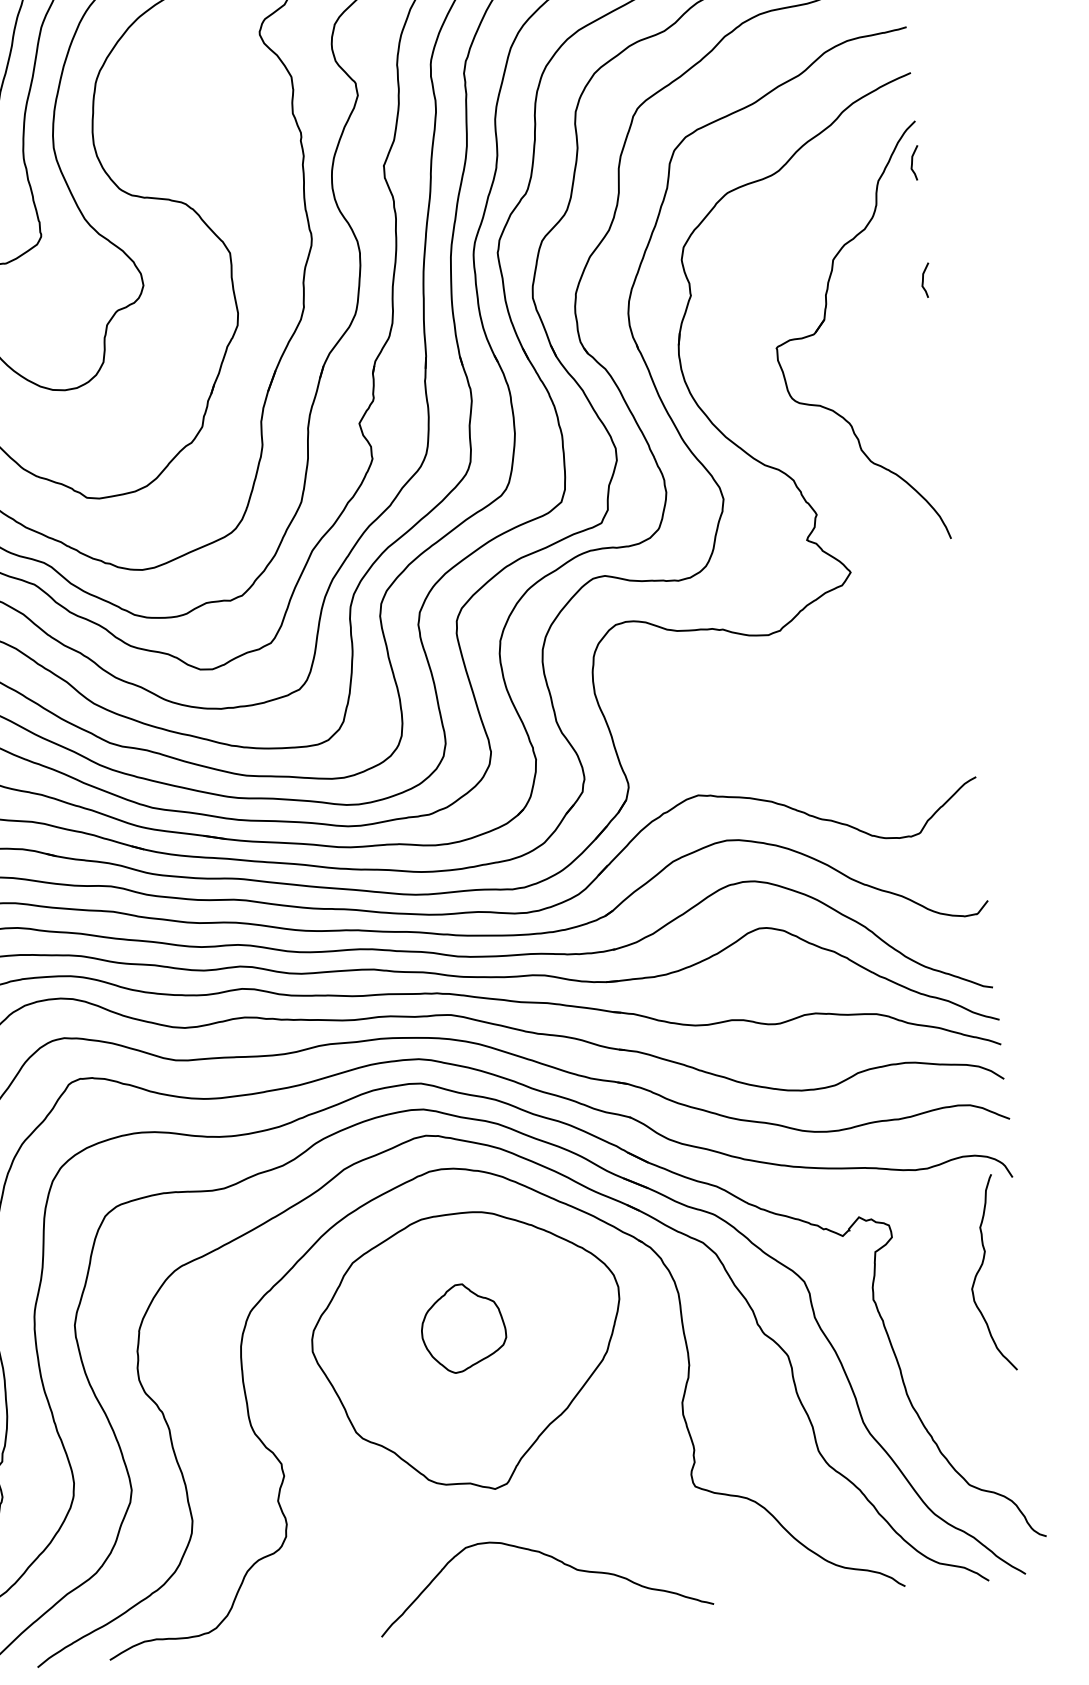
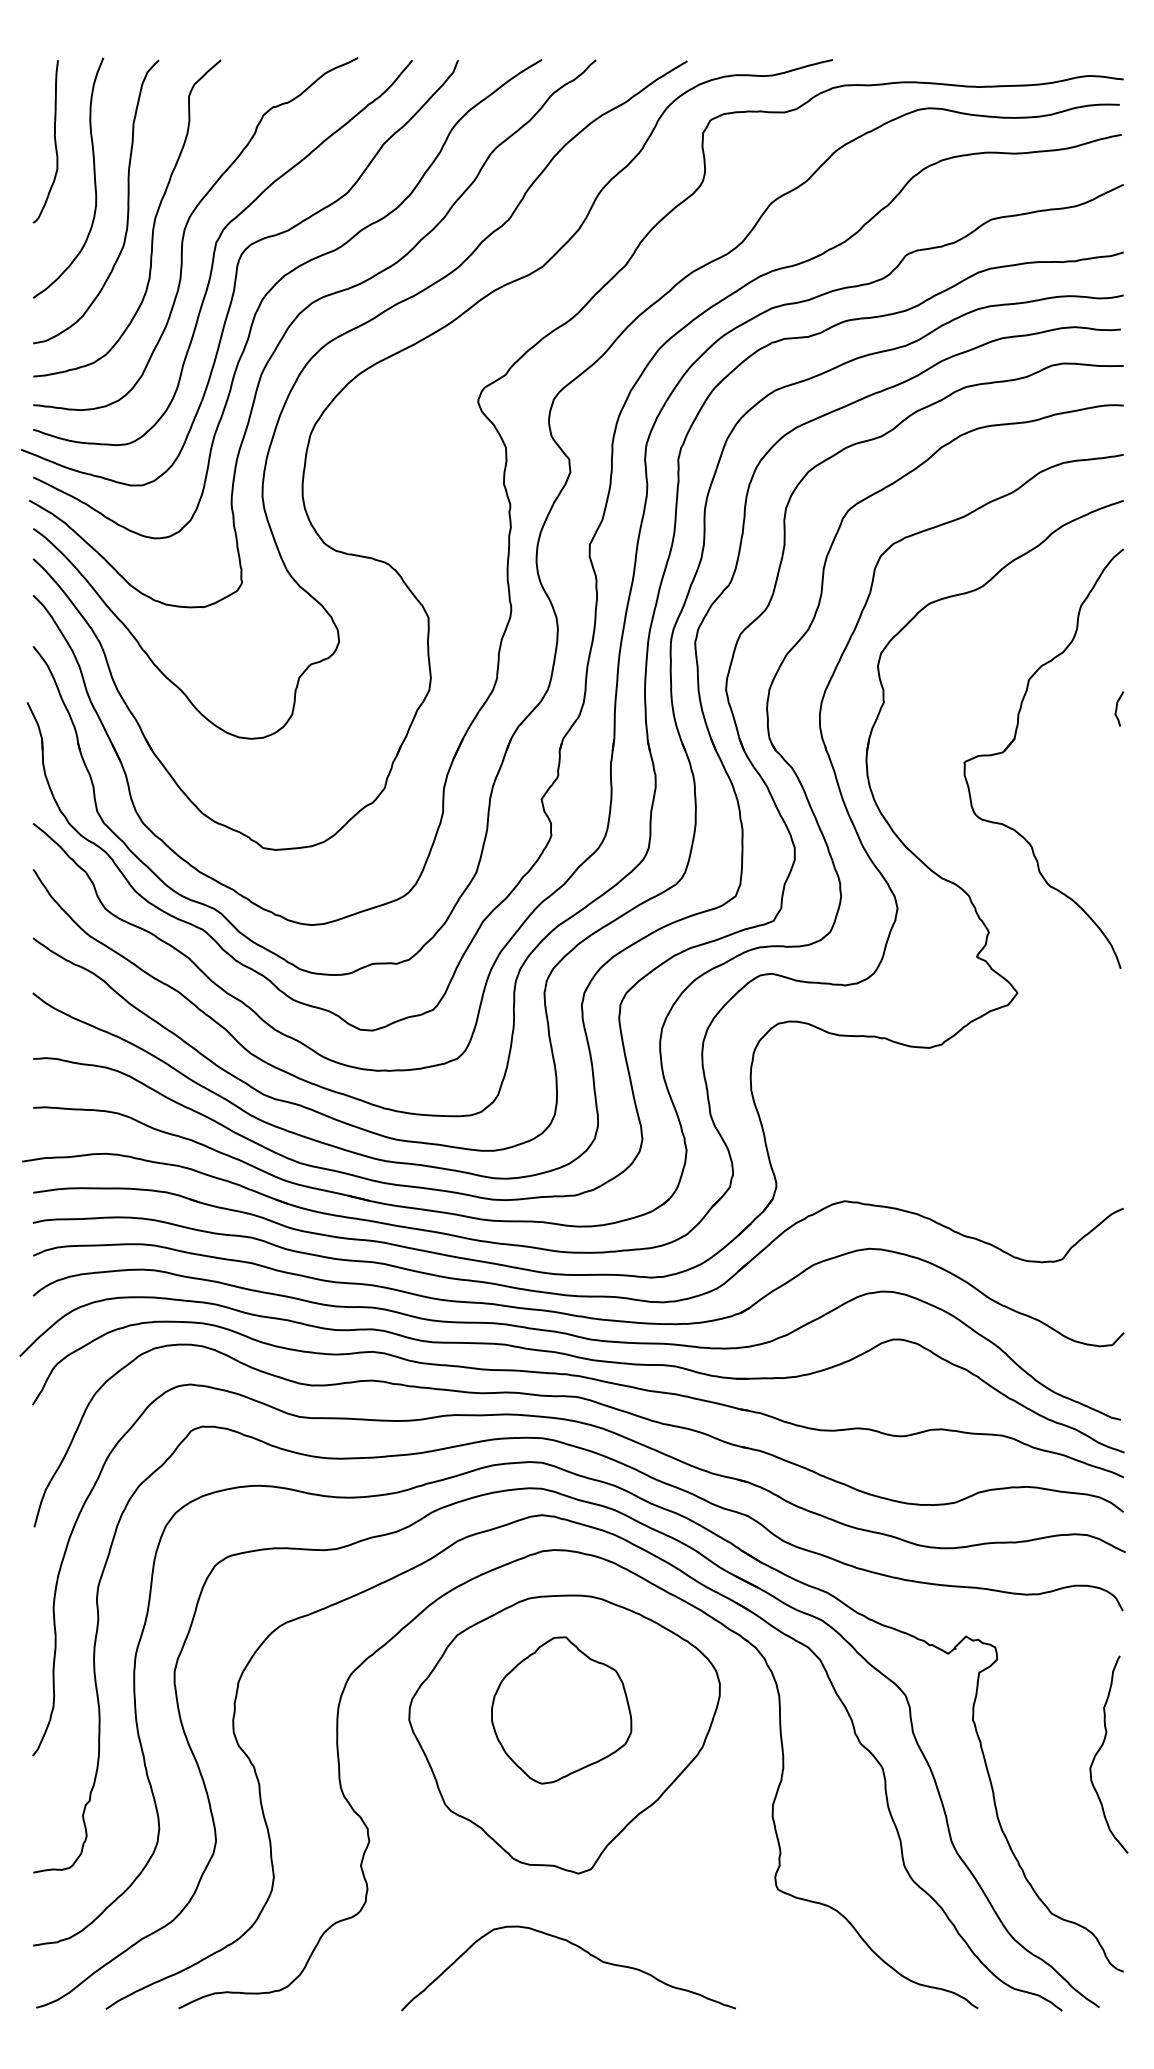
curve: (913, 162) -> (1117, 590), removed
curve: (981, 1268) -> (1101, 1748), moved
part: (463, 1328) -> (561, 1710), size x1.67
curve: (556, 1560) -> (582, 1950), moved

